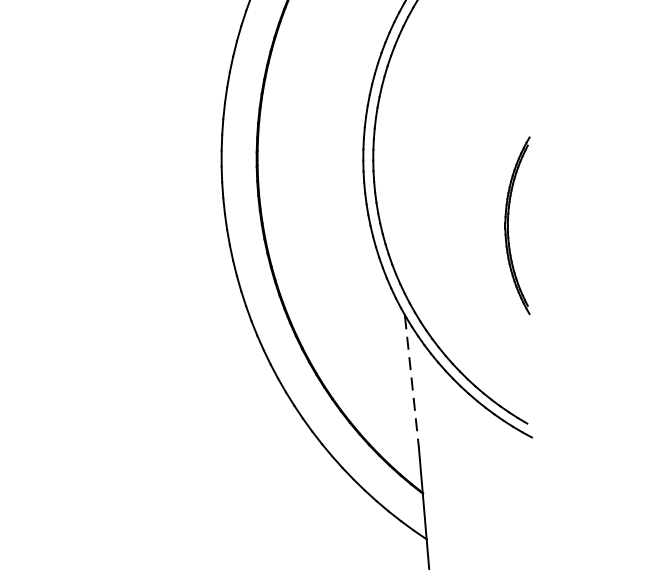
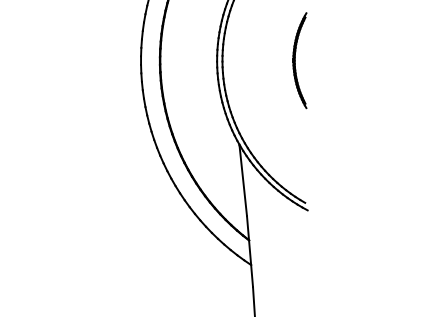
part: (516, 225) -> (299, 60), moved
line: (412, 381) -> (243, 180), dashed -> solid

